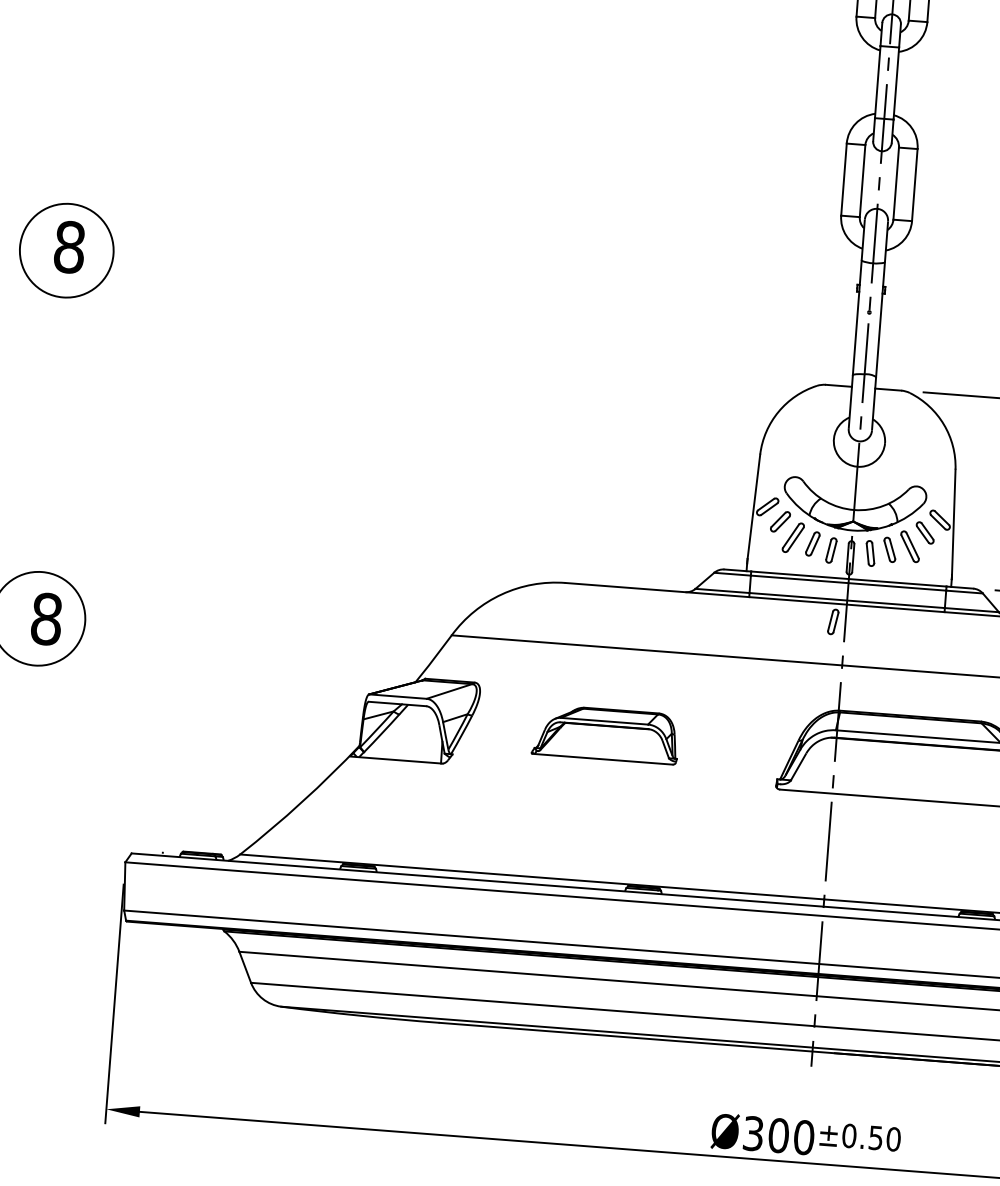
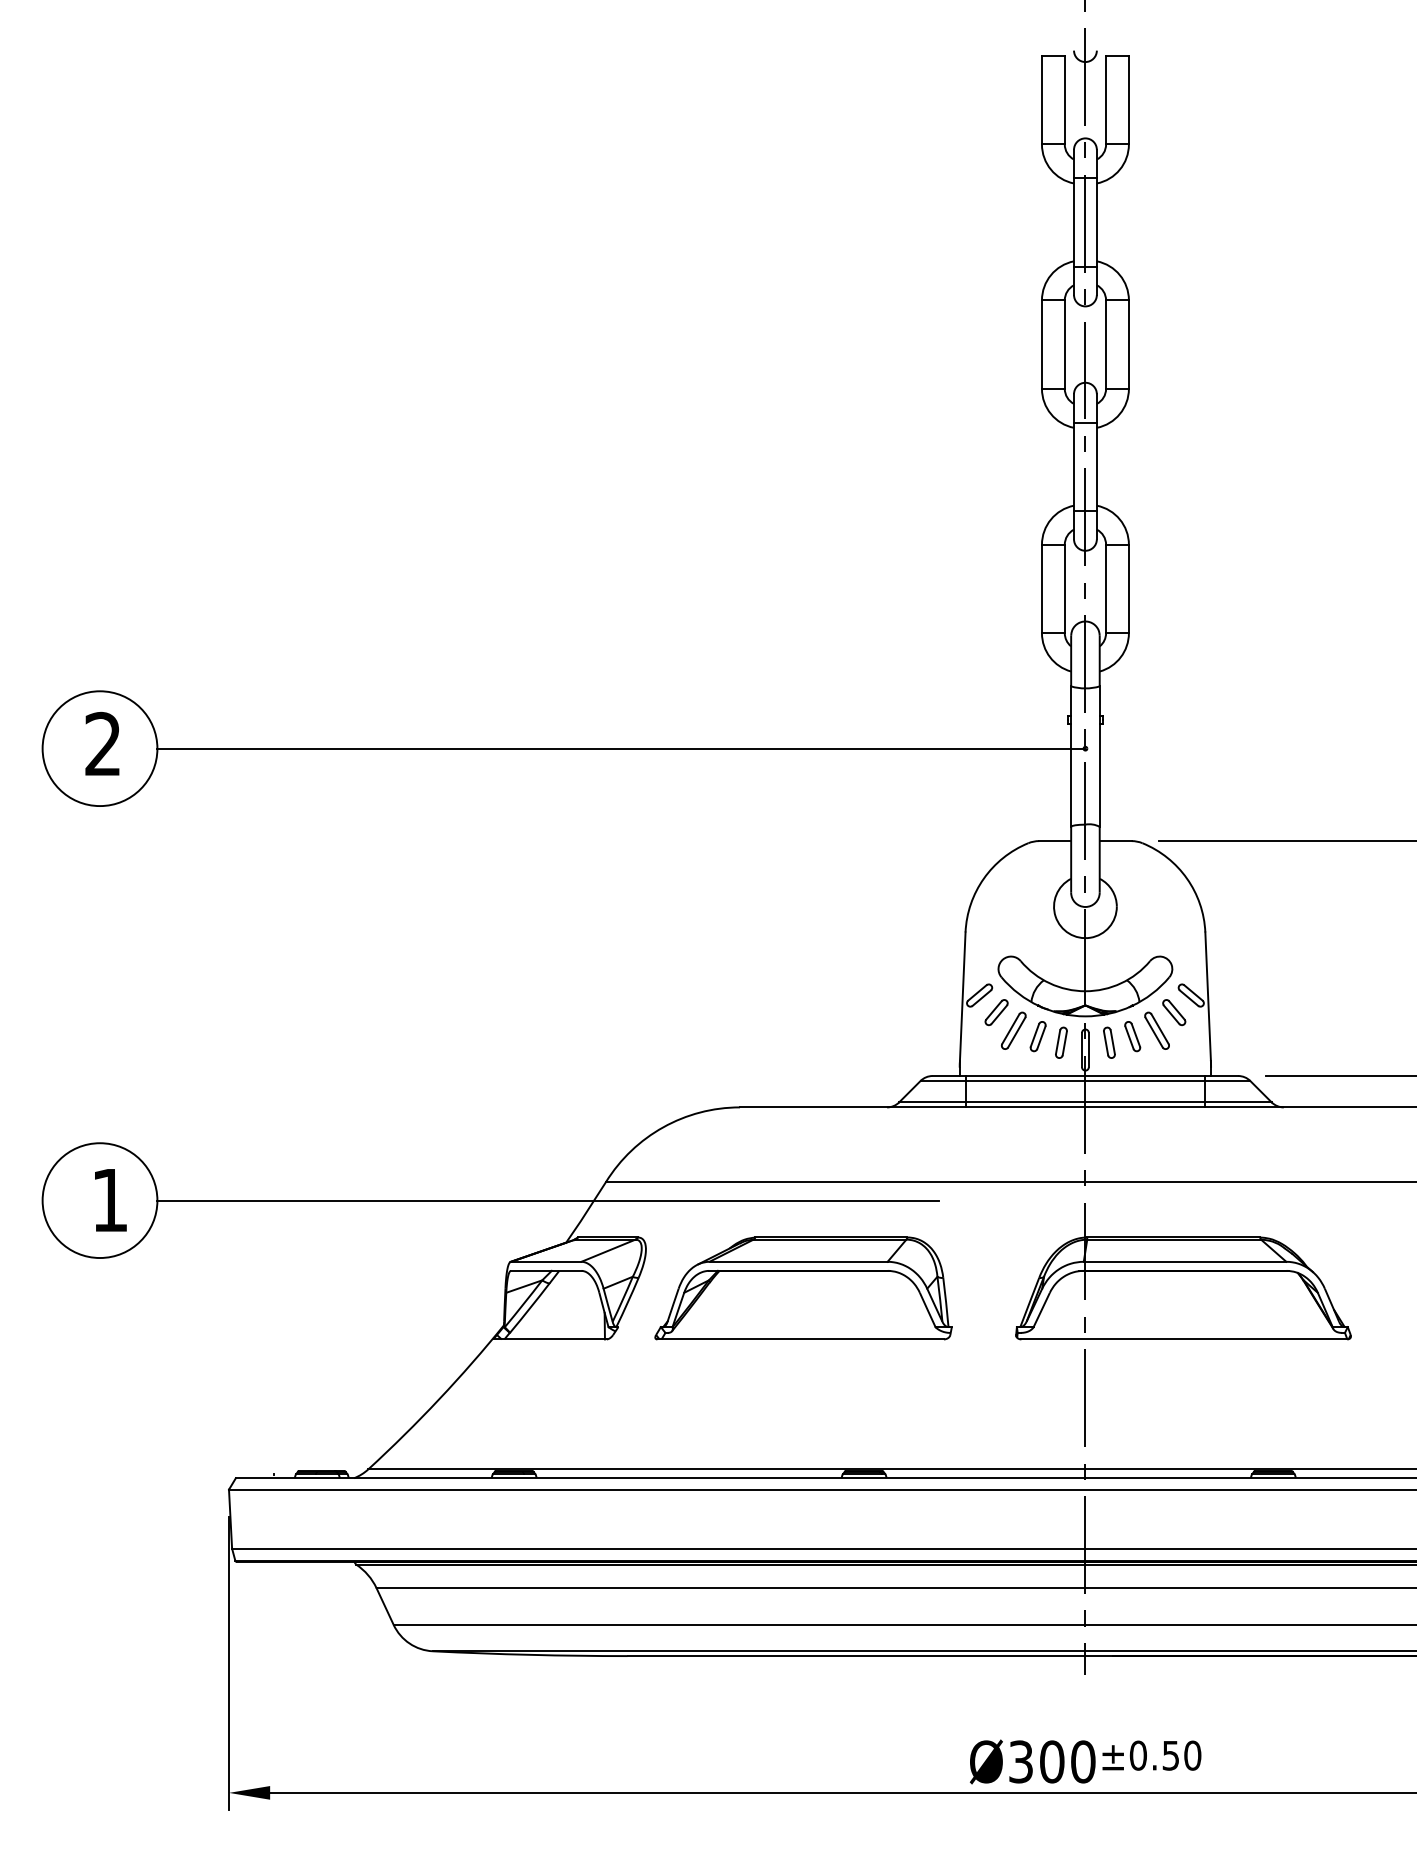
text: (69, 246) -> (103, 743), 8 -> 2
line: (491, 283) -> (621, 748), added
text: (46, 619) -> (110, 1200), 8 -> 1
part: (833, 621) -> (1070, 1129), removed
line: (403, 646) -> (548, 1200), added
part: (605, 734) -> (803, 1288), size x1.67

